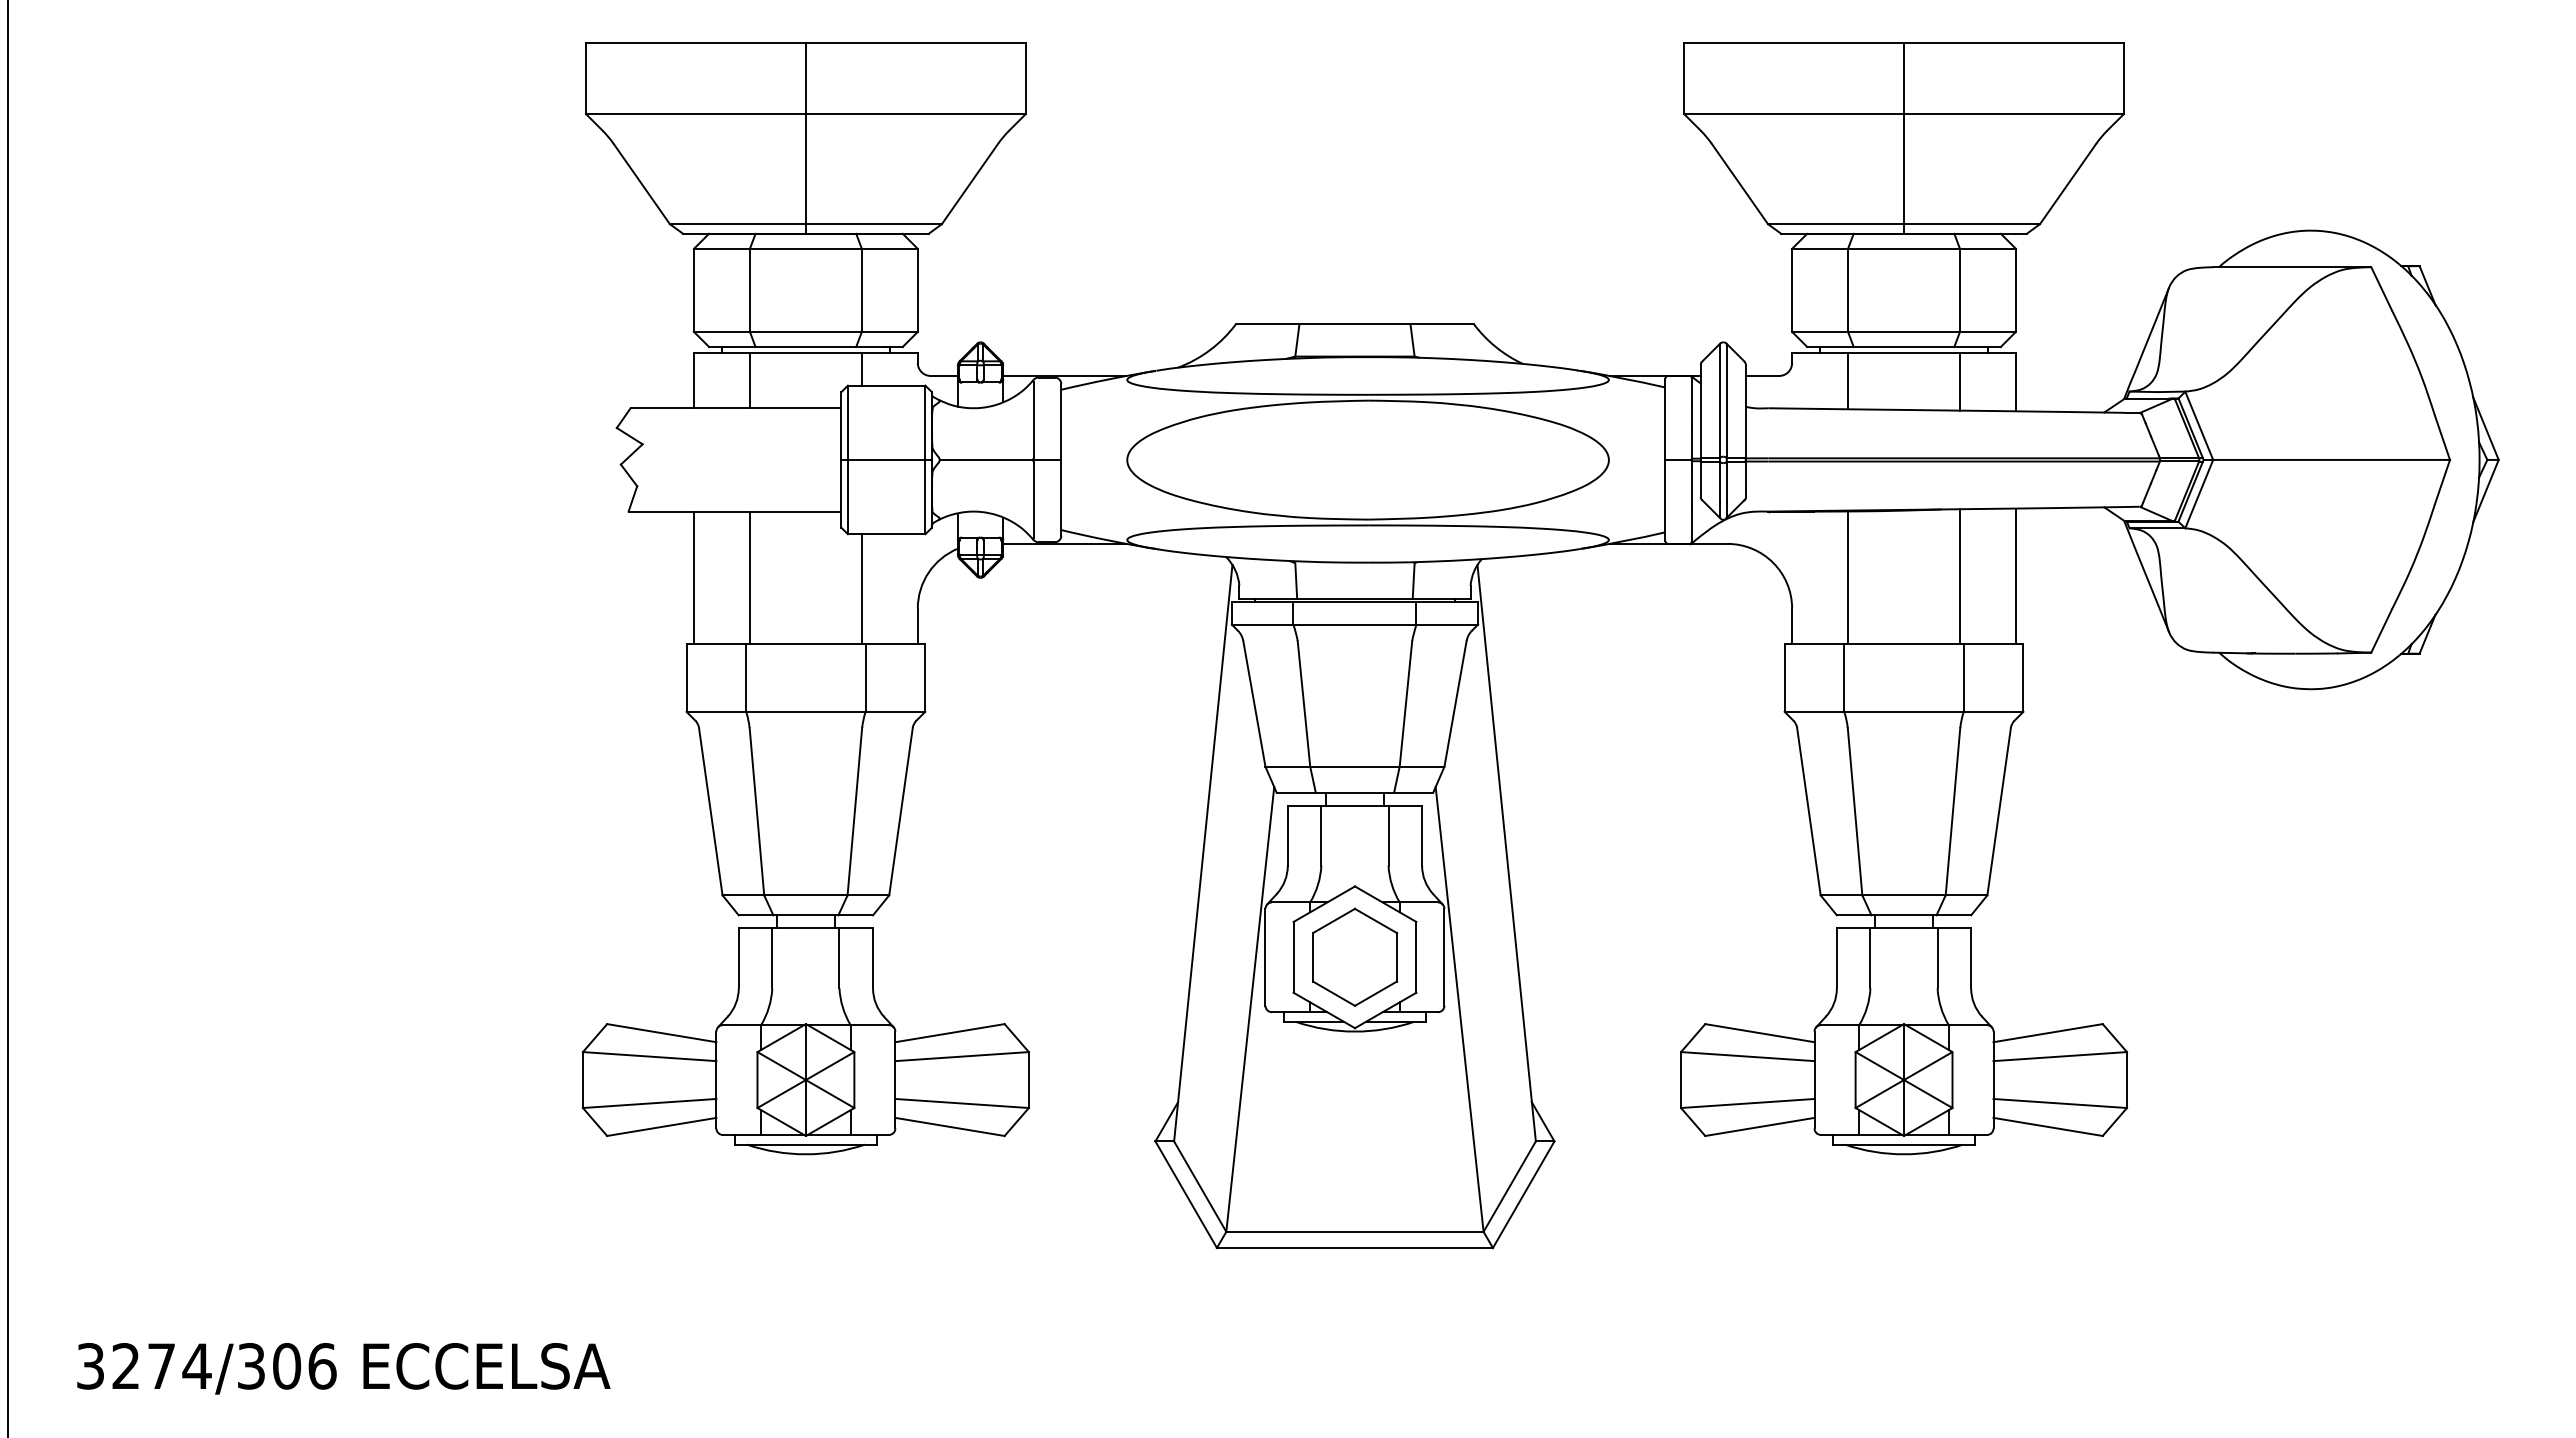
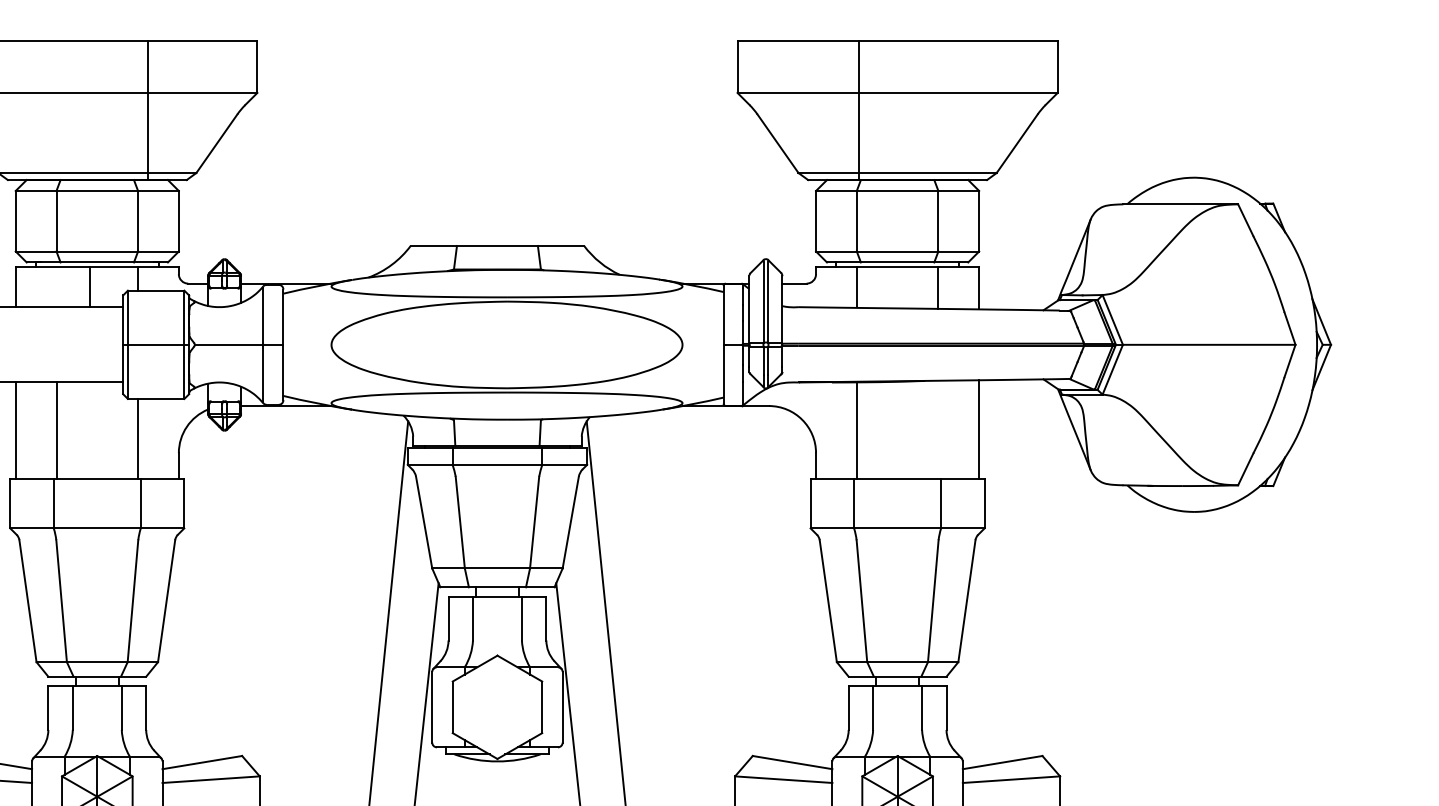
line: (805, 138) -> (147, 110), moved
line: (1904, 138) -> (859, 110), moved
line: (749, 380) -> (89, 286), moved
line: (1959, 576) -> (938, 429), removed
part: (1354, 956) -> (497, 706), removed

